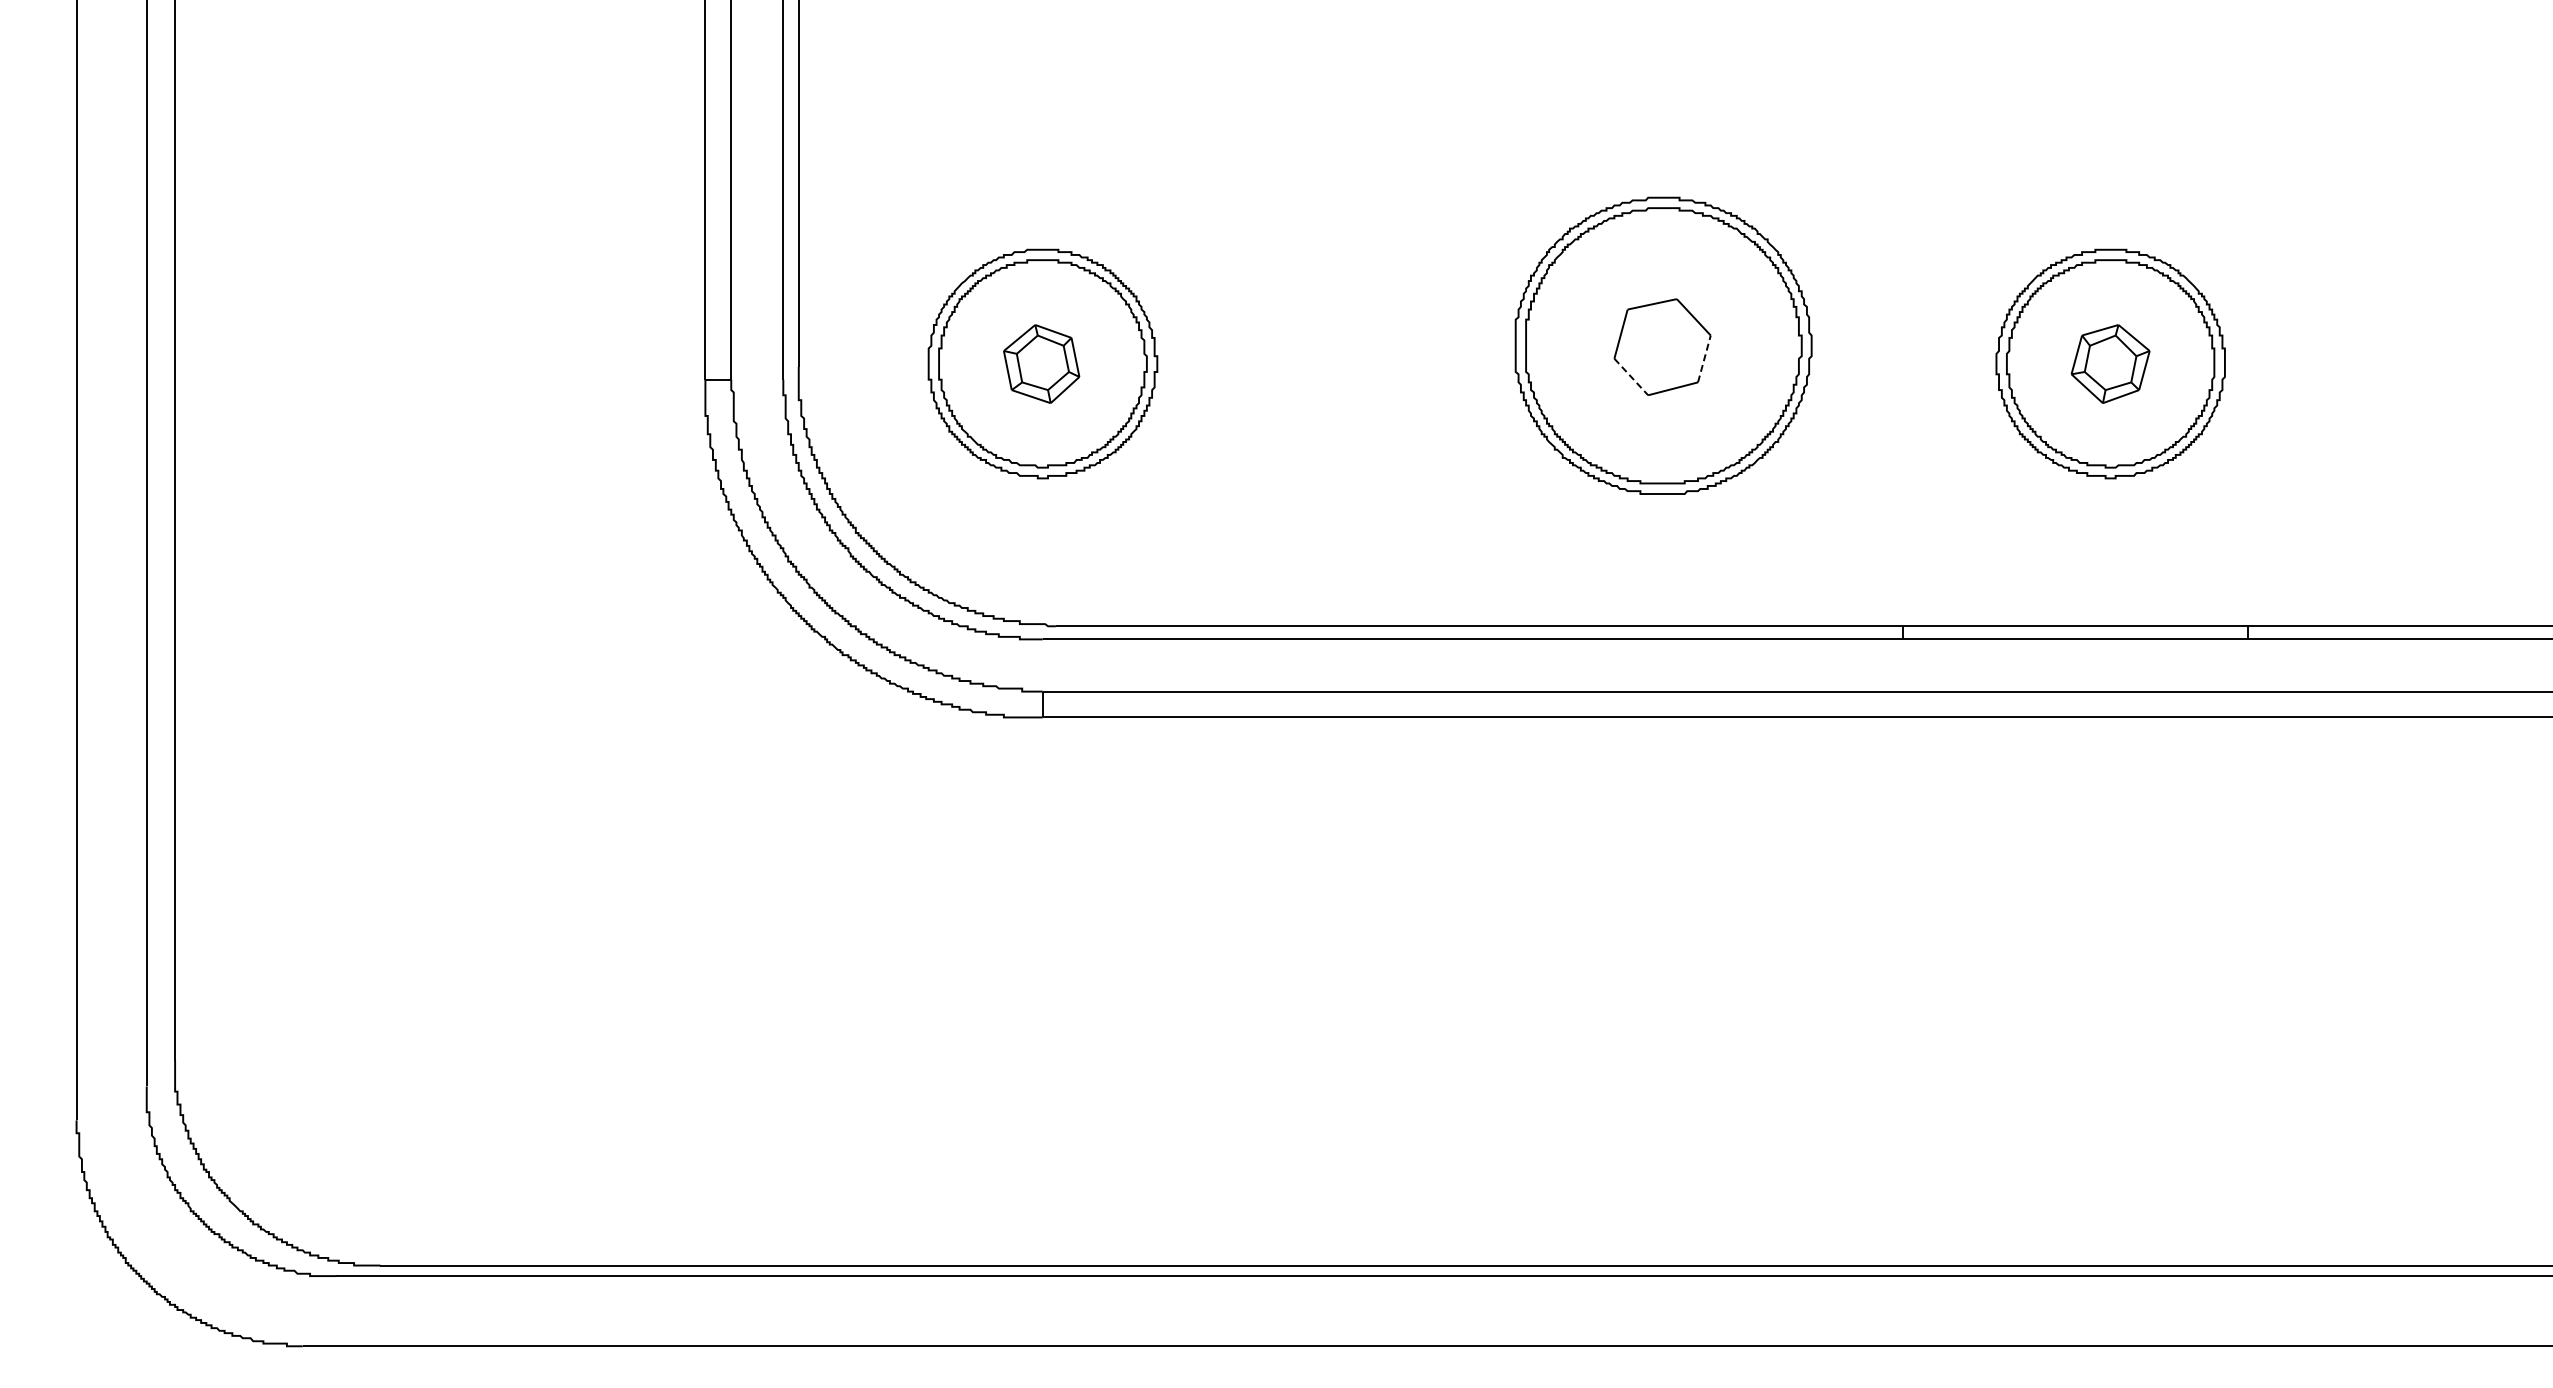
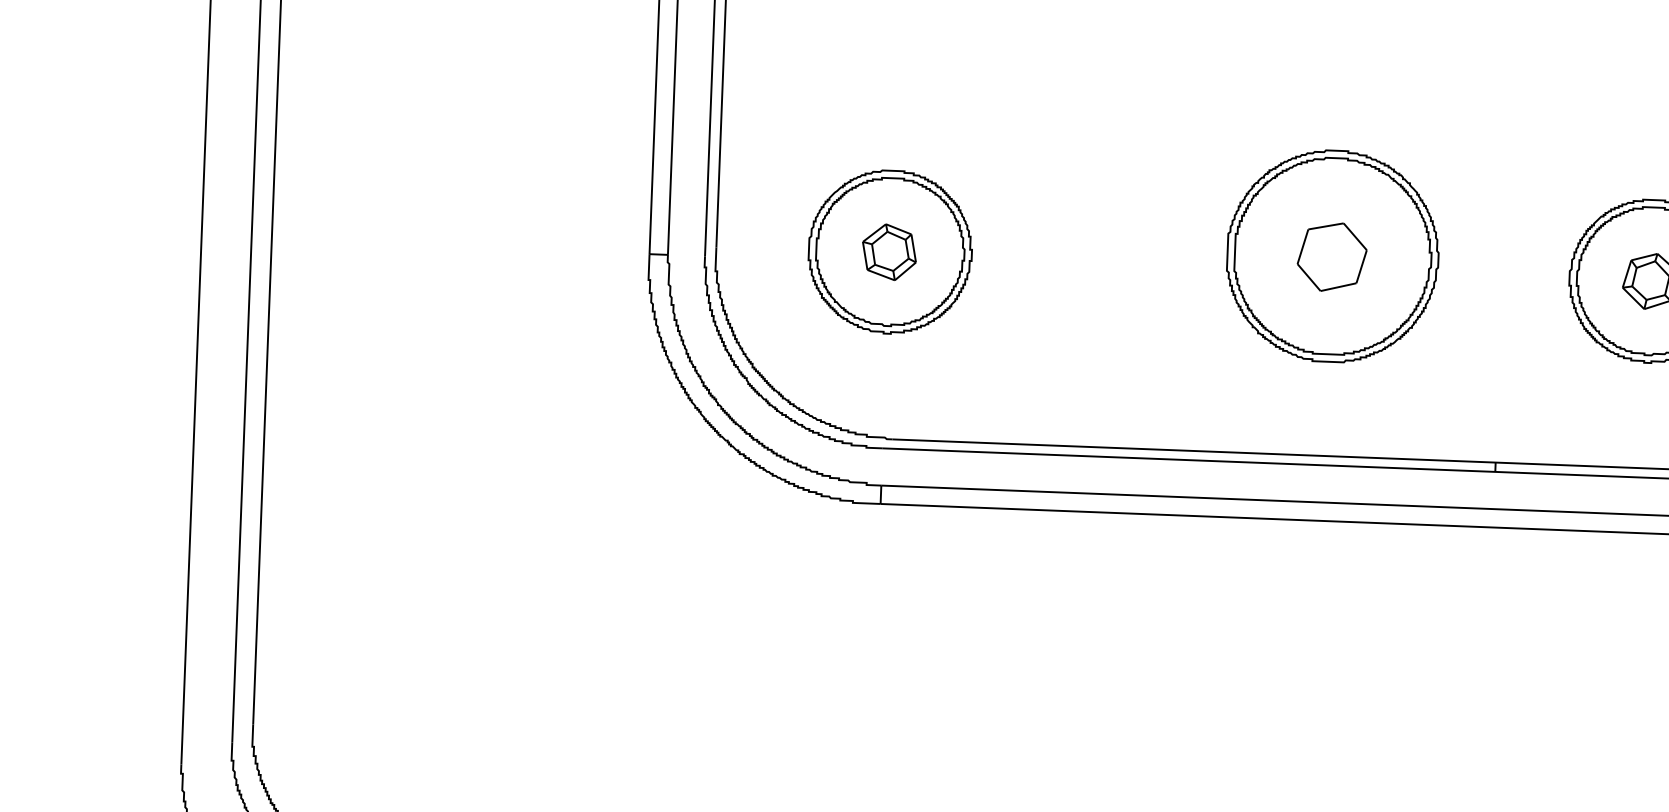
line: (1704, 358) -> (1361, 266), dashed -> solid
line: (1631, 377) -> (1309, 277), dashed -> solid

